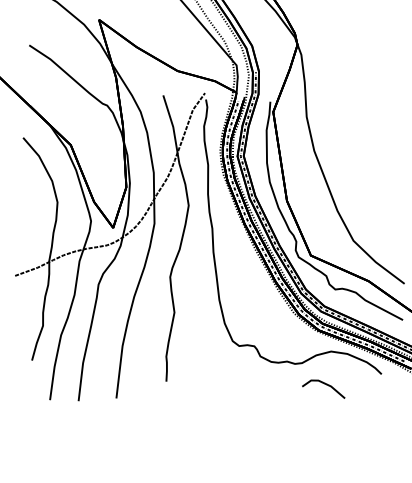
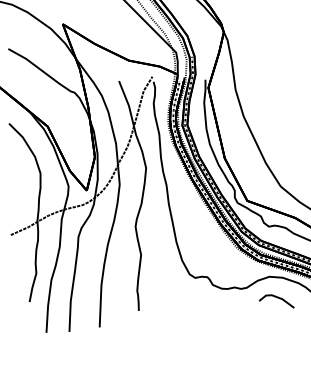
line: (324, 384) -> (276, 297), moved

